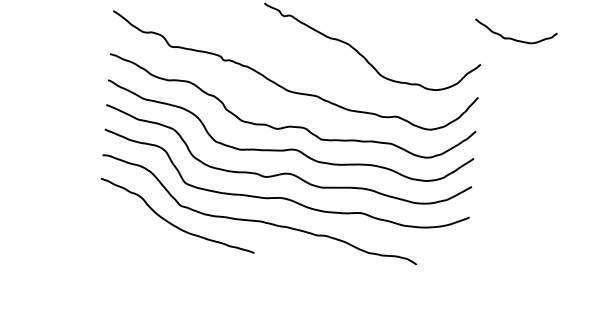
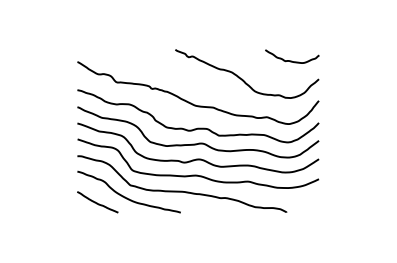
curve: (515, 38) -> (292, 60), moved
curve: (128, 228) -> (97, 202), added

